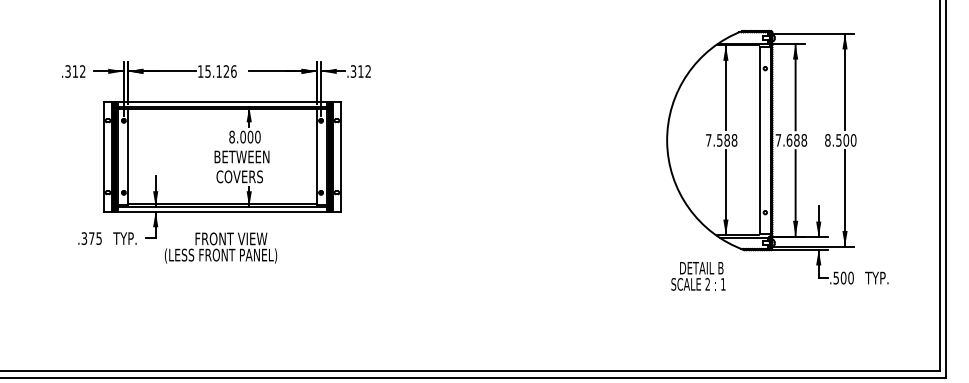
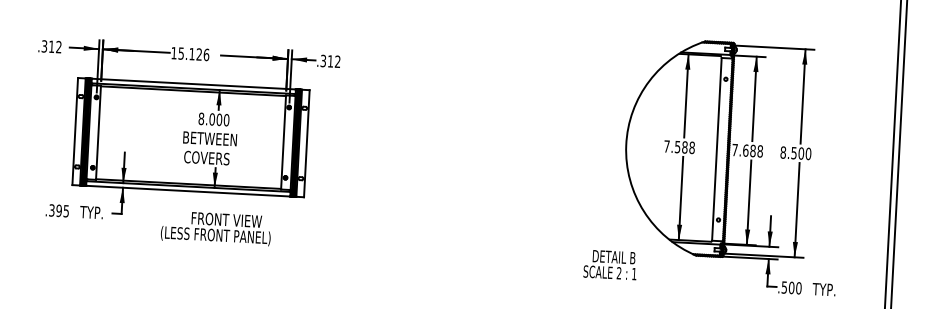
text: (91, 238) -> (58, 210), .375 -> .395
text: (220, 247) -> (215, 227), moved
text: (698, 276) -> (610, 265), moved

